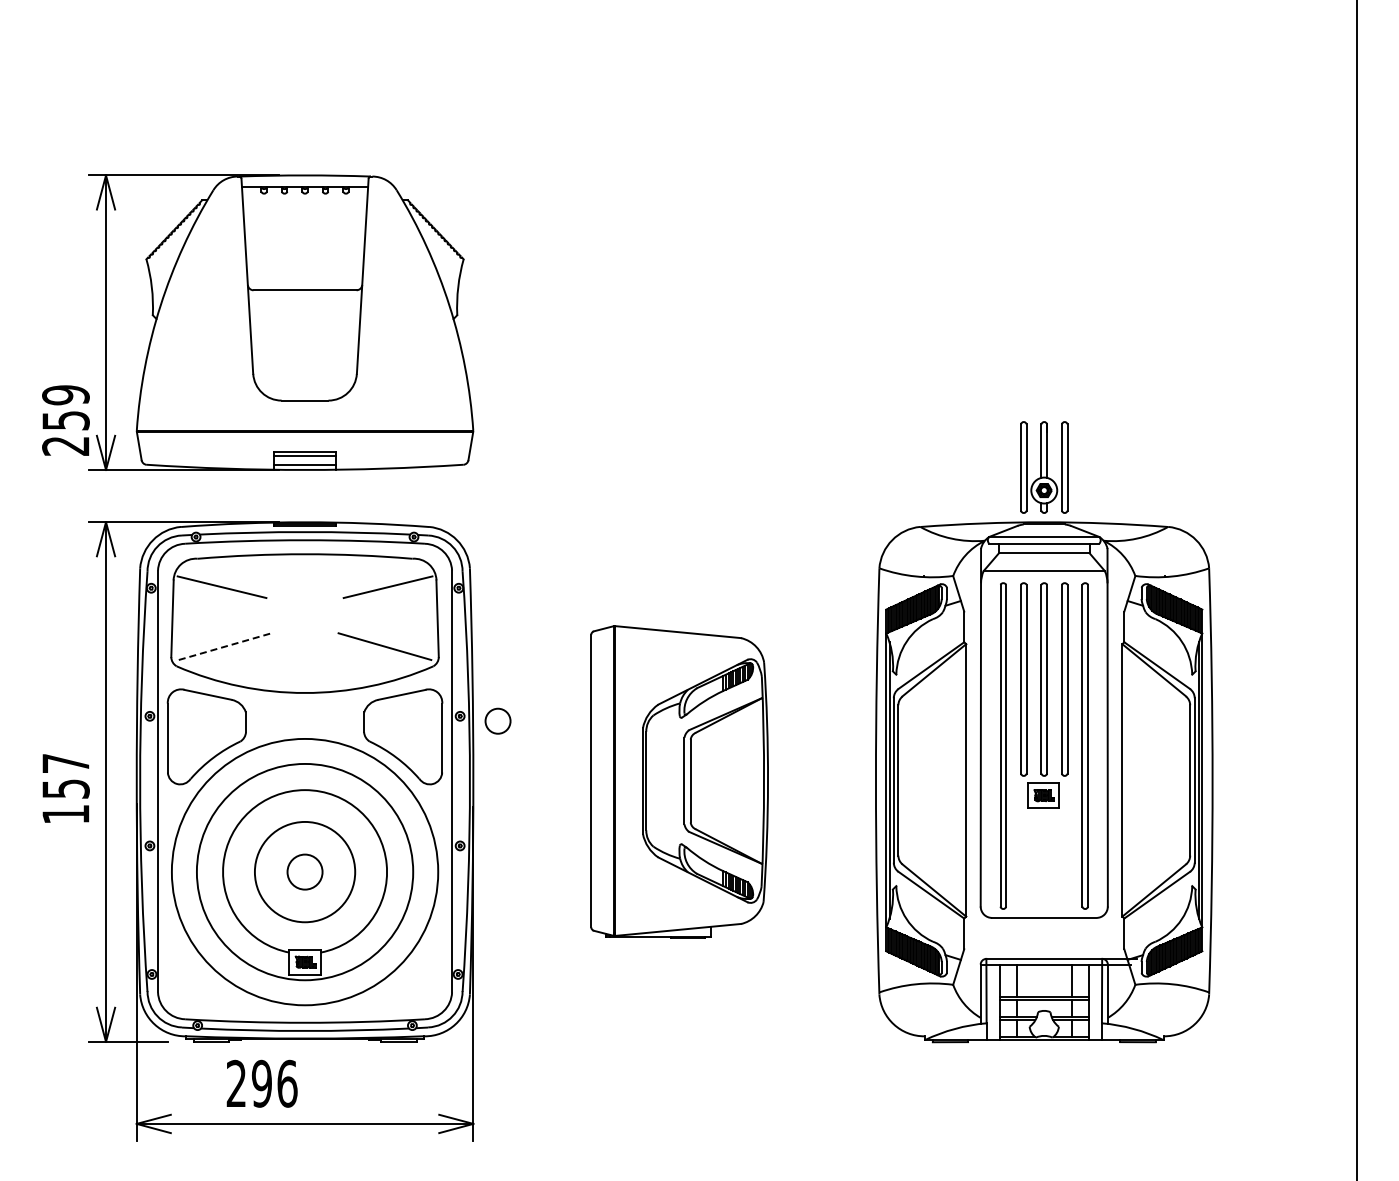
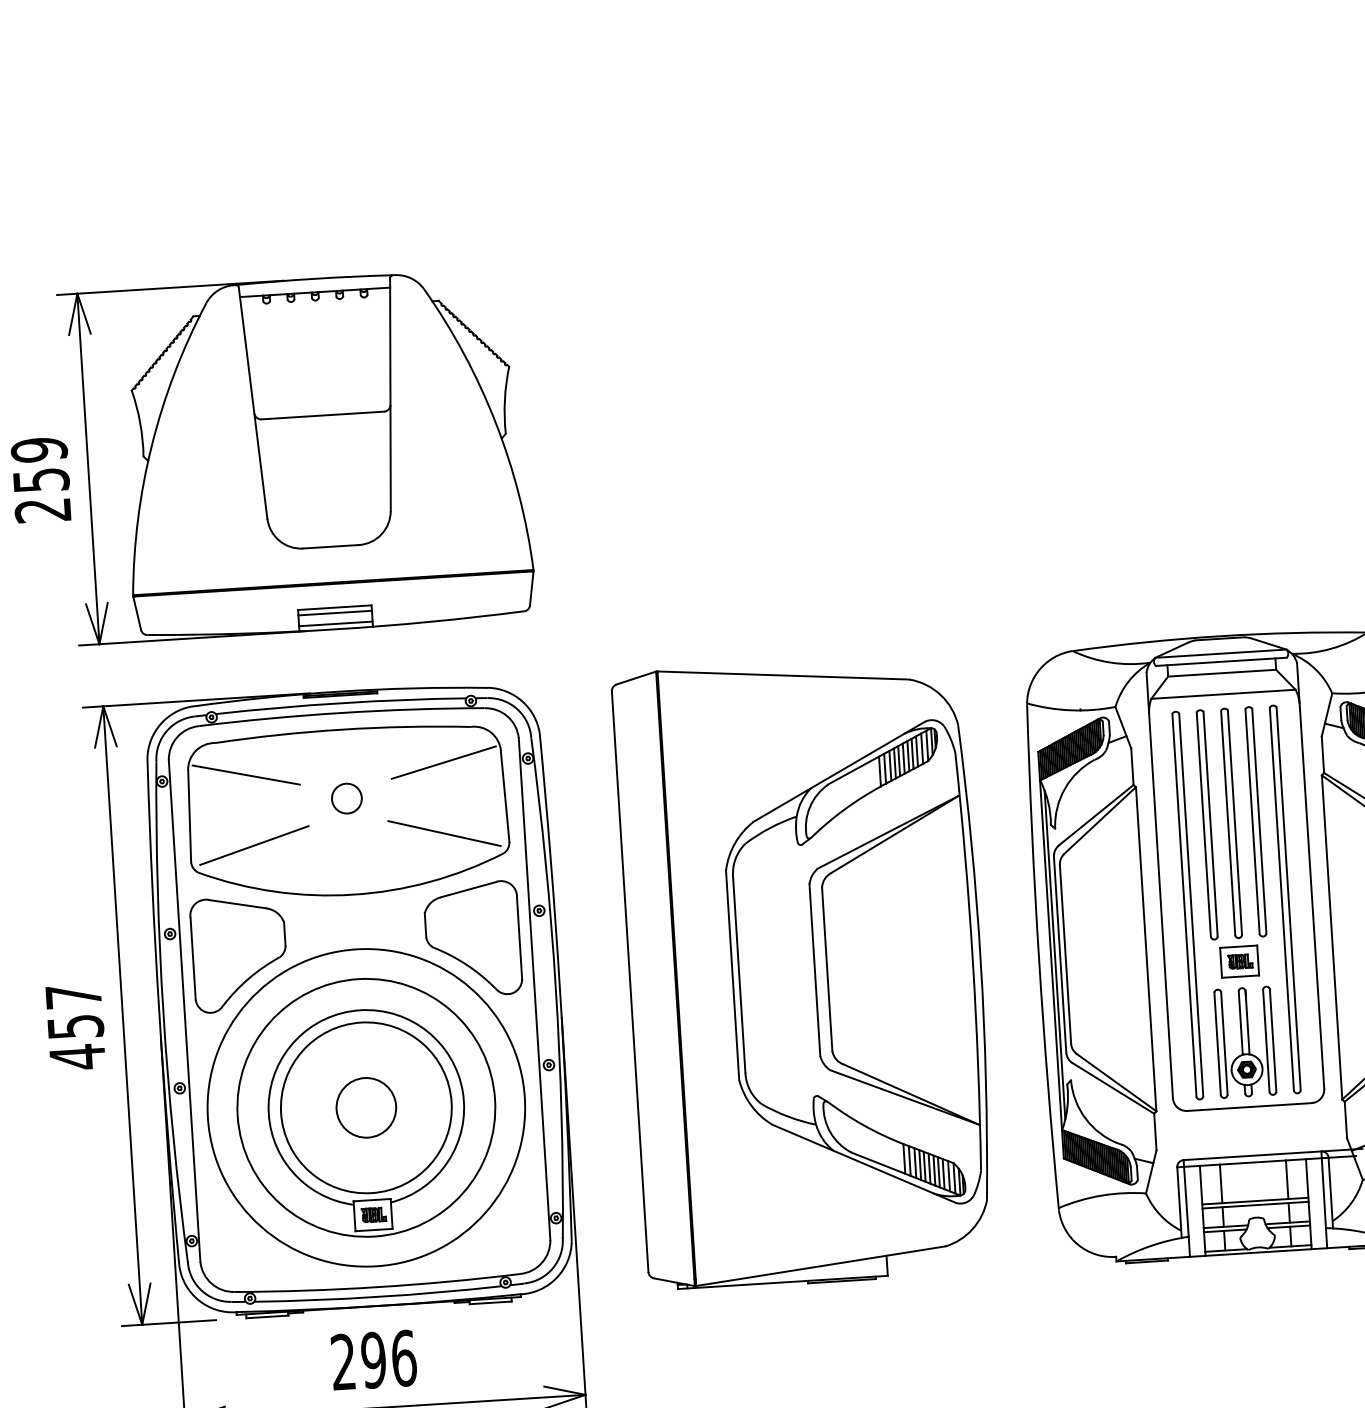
text: (65, 420) -> (40, 480), moved
part: (1044, 467) -> (1245, 1042), moved
line: (225, 646) -> (254, 845), dashed -> solid
circle: (497, 720) -> (346, 797), moved
part: (679, 781) -> (805, 971), size x1.67
text: (65, 814) -> (77, 1057), 157 -> 457
circle: (304, 871) -> (365, 1107), size x1.43
circle: (305, 872) -> (366, 1108), size x1.43
text: (261, 1083) -> (373, 1359), moved

